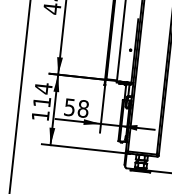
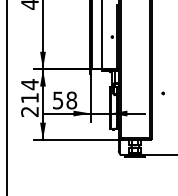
text: (40, 115) -> (29, 111), 114 -> 214

